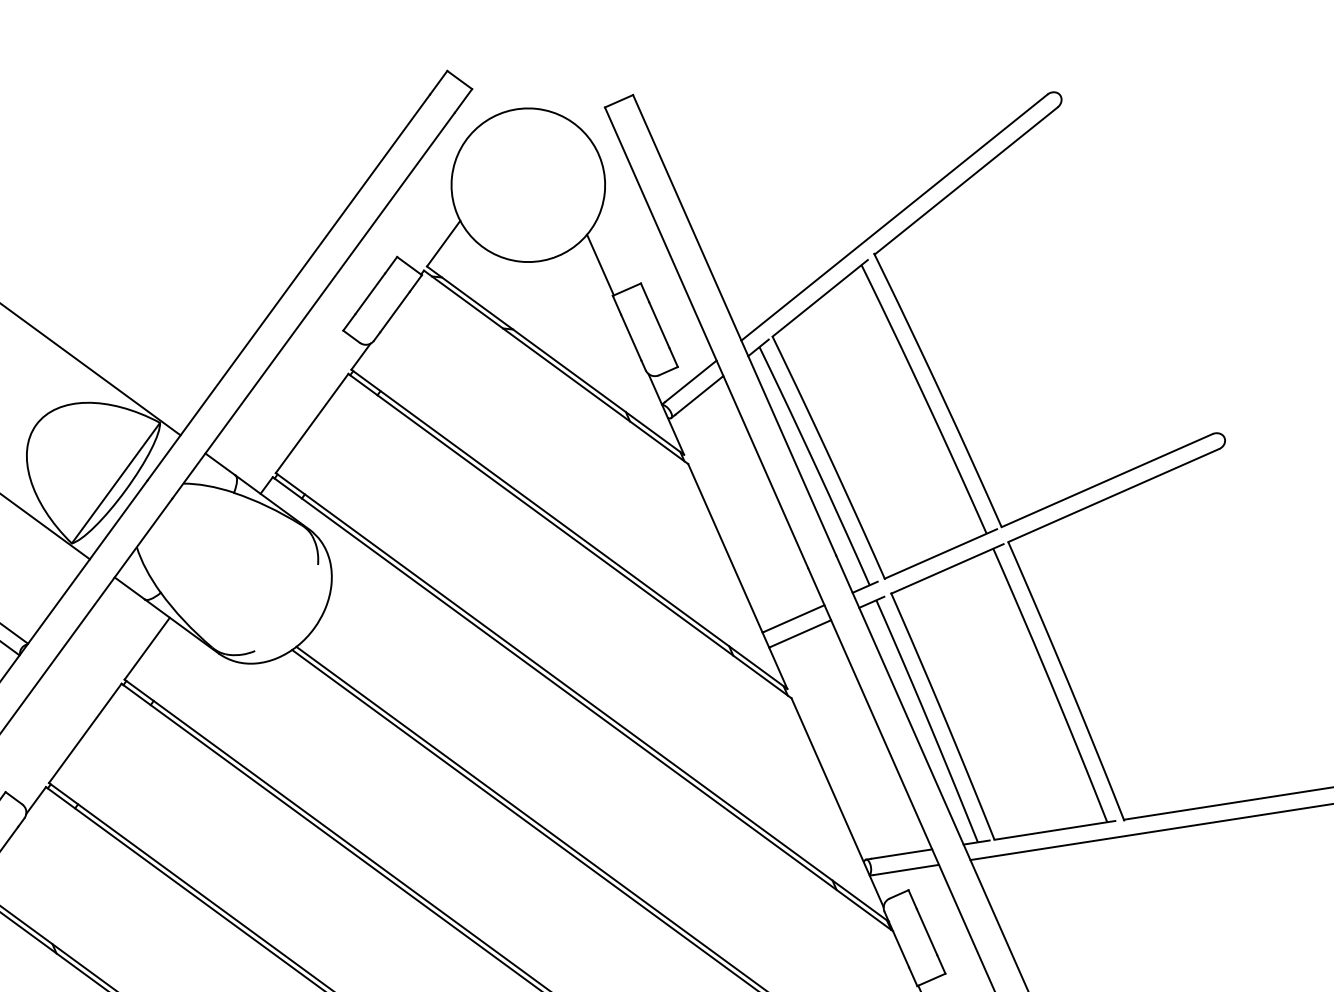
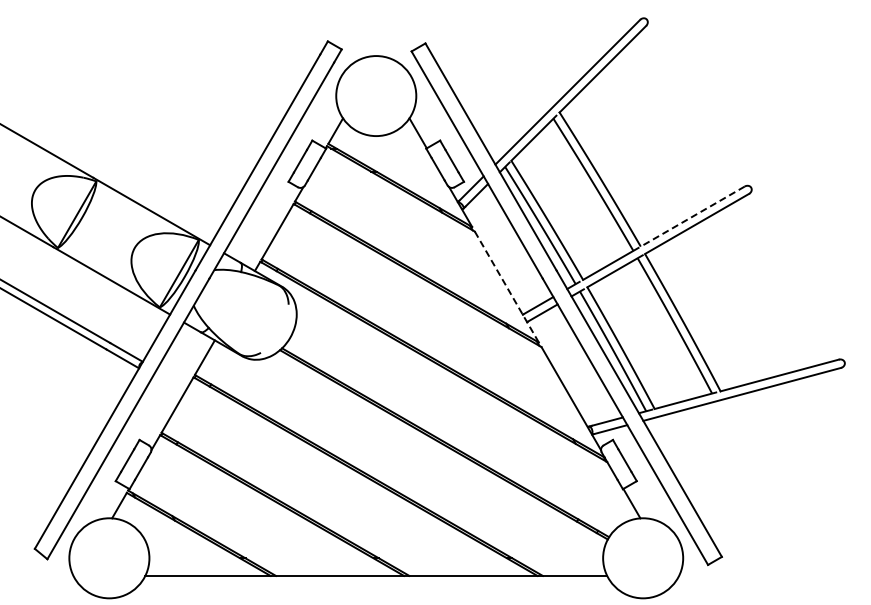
line: (1106, 480) -> (692, 216), solid -> dashed
line: (738, 577) -> (507, 287), solid -> dashed

